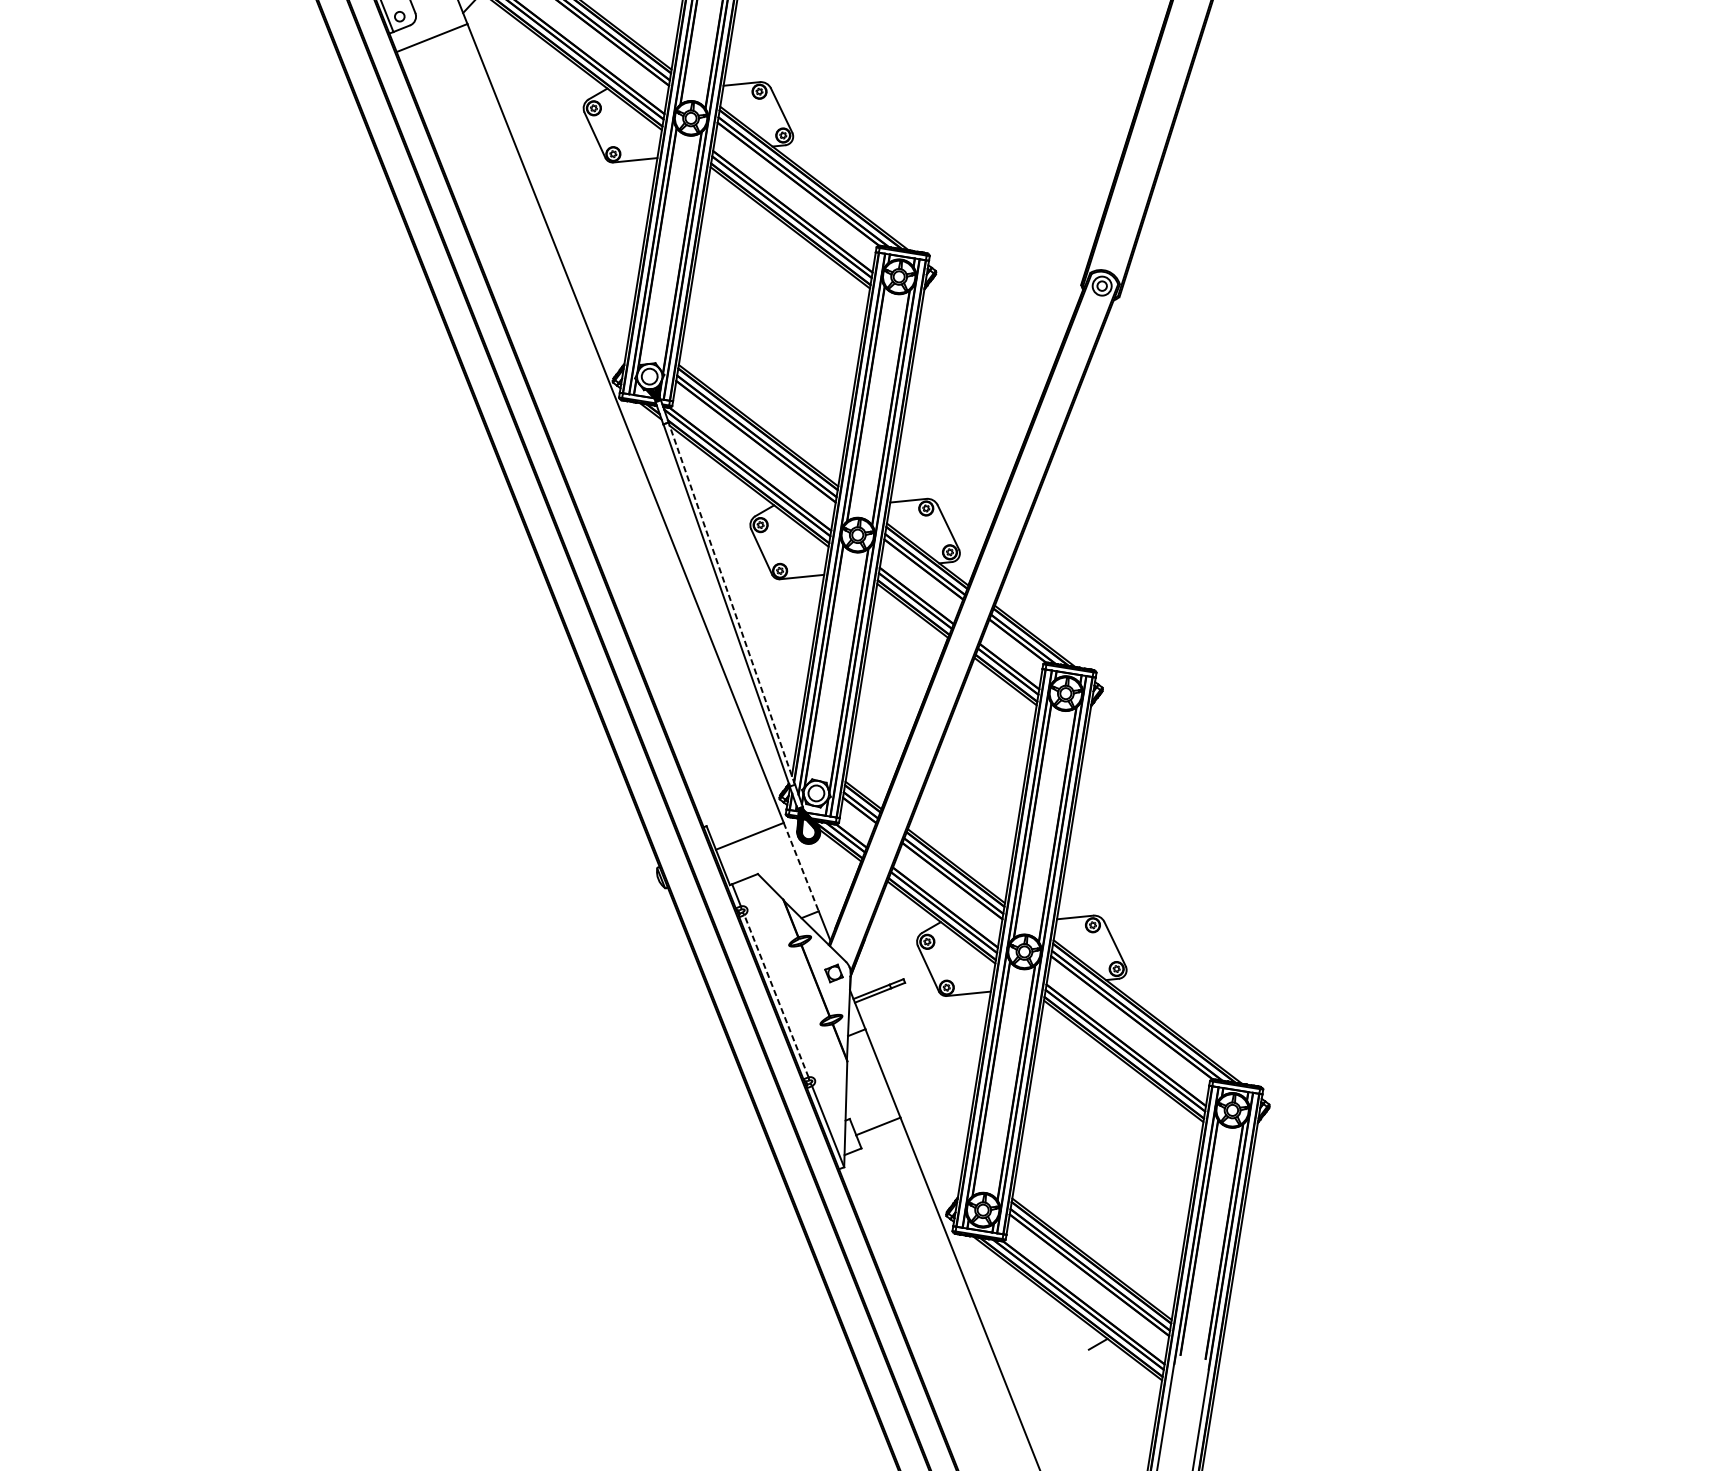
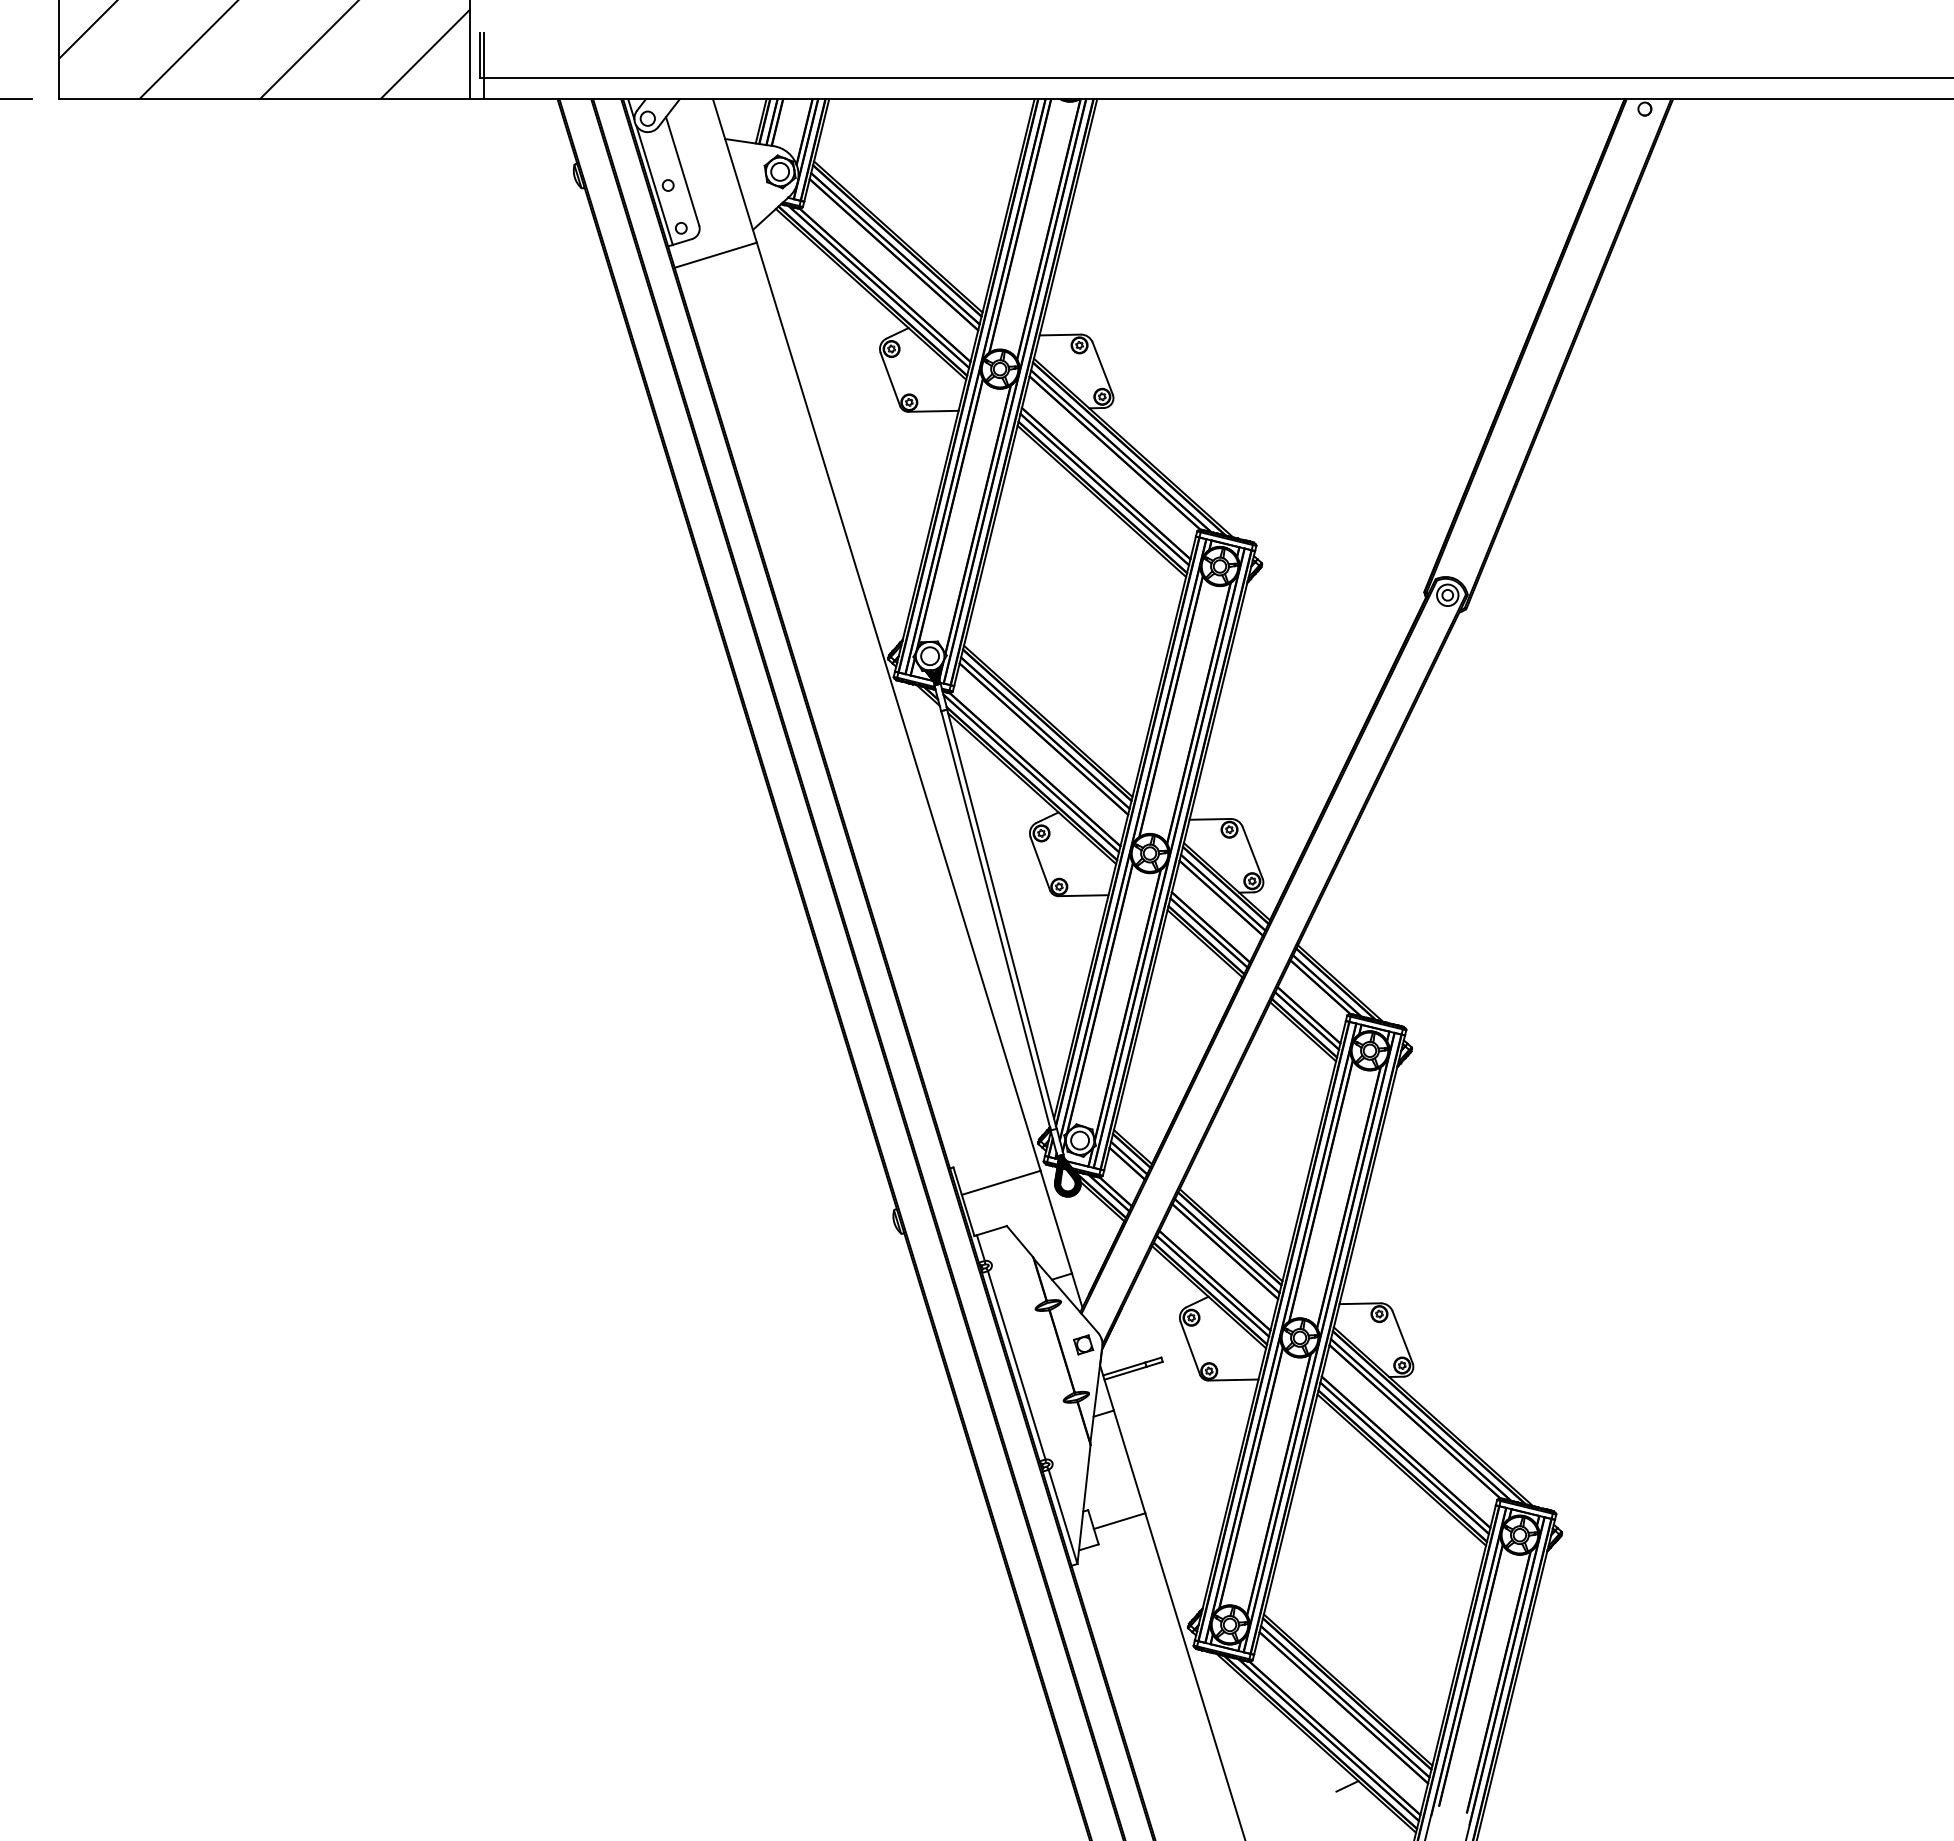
line: (731, 603) -> (1001, 919), dashed -> solid
line: (801, 867) -> (1056, 1222), dashed -> solid
line: (776, 996) -> (1016, 1365), dashed -> solid

